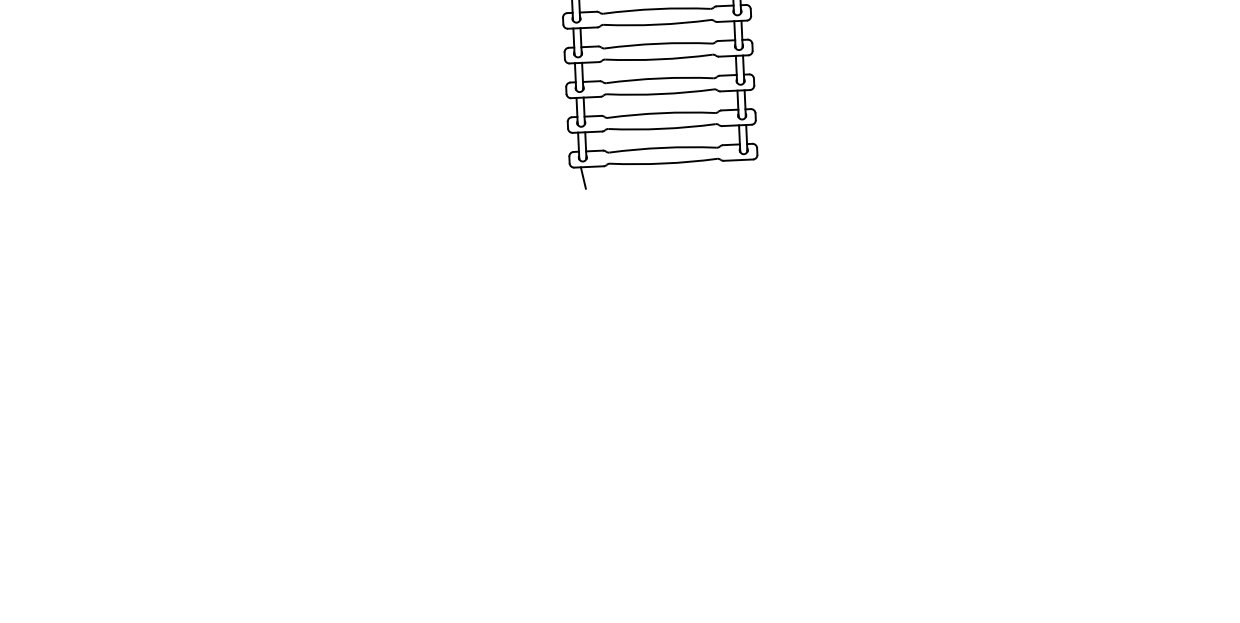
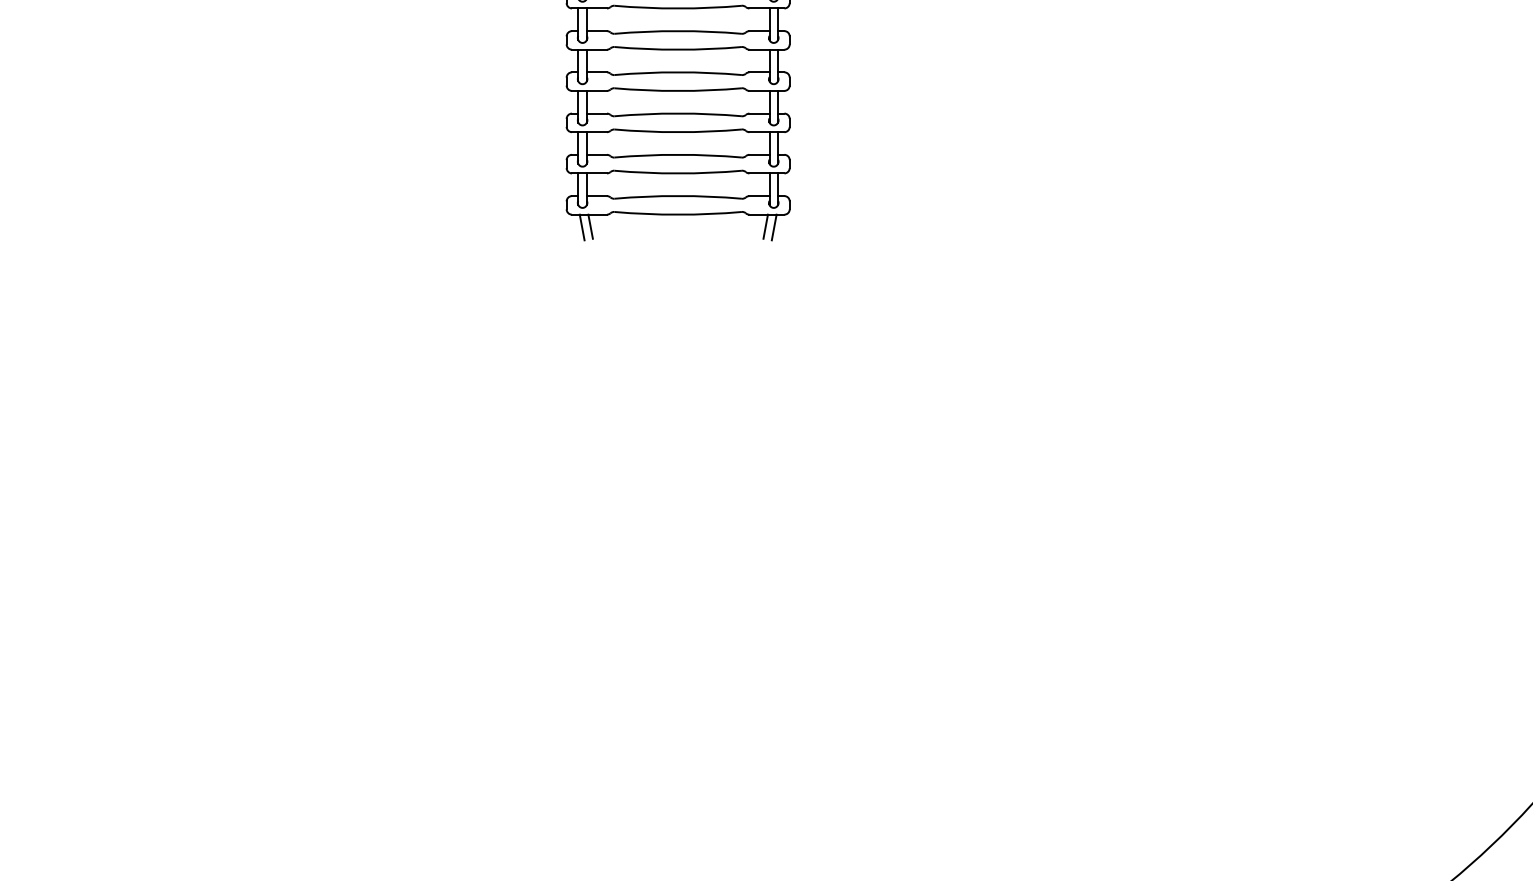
line: (737, 170) -> (765, 226), added
line: (744, 170) -> (773, 227), added
line: (590, 176) -> (590, 226), added

